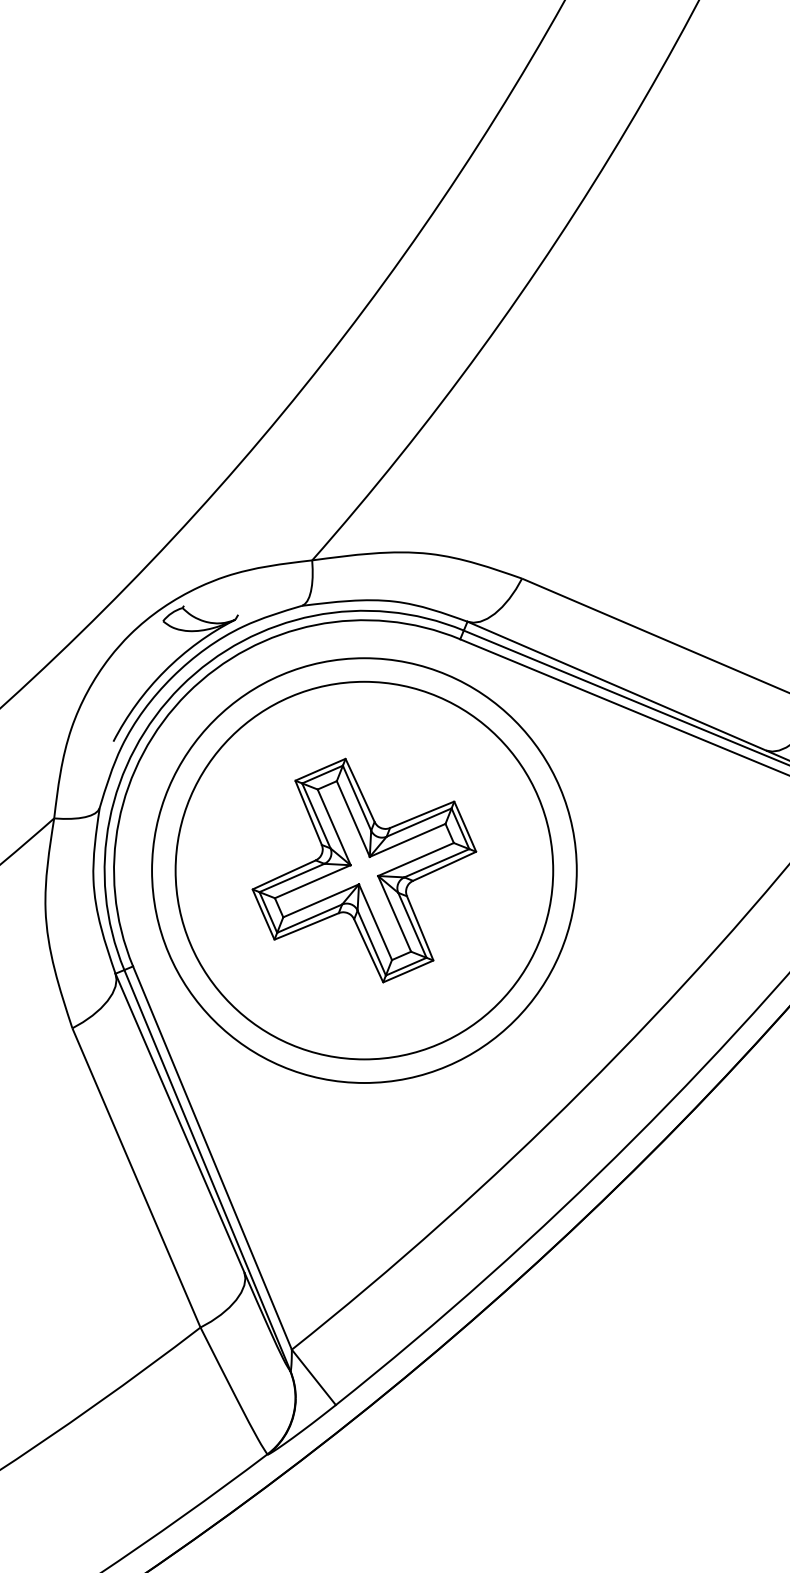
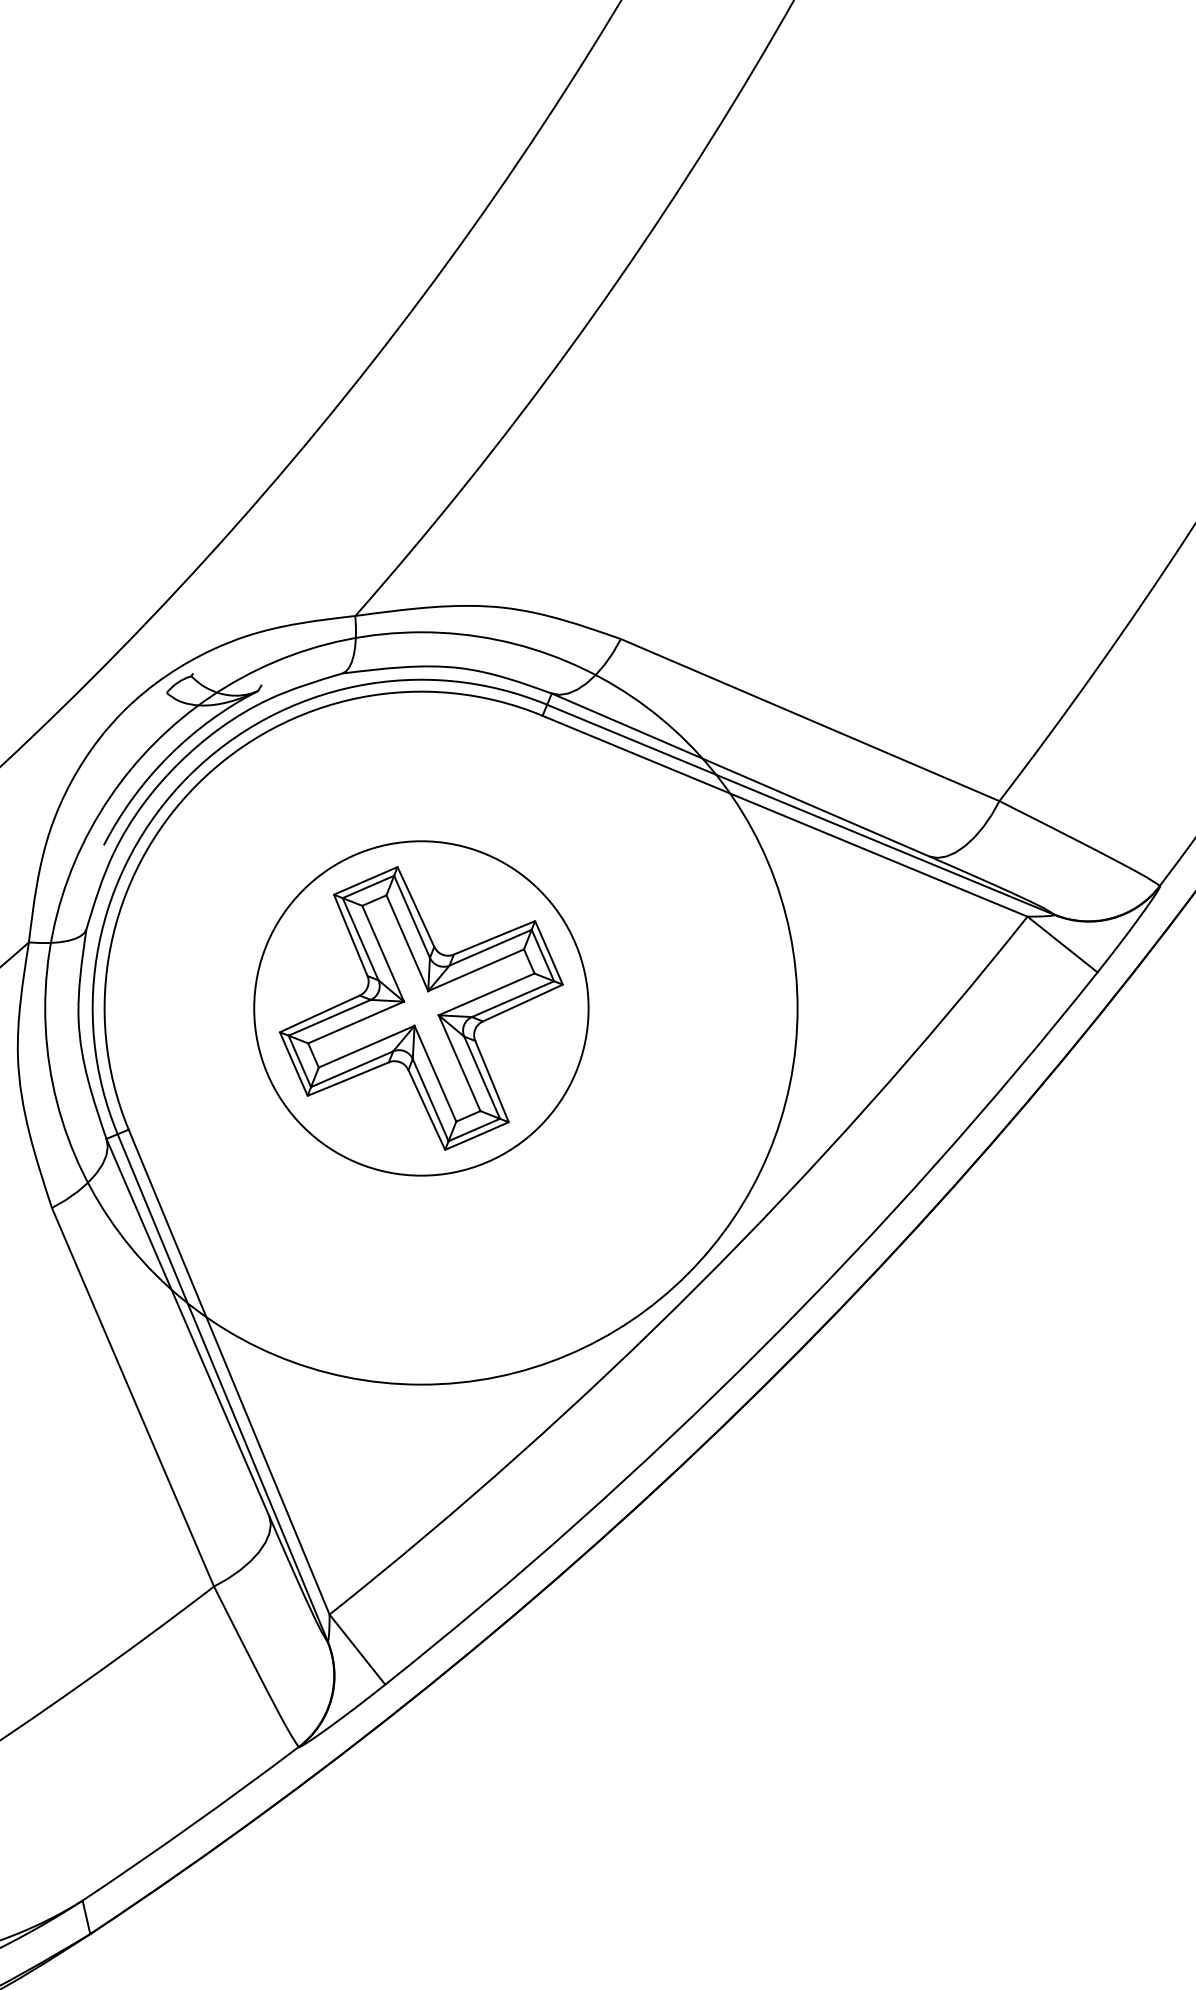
circle: (364, 870) -> (421, 1008), size x0.7
circle: (364, 870) -> (421, 1008), size x1.4

